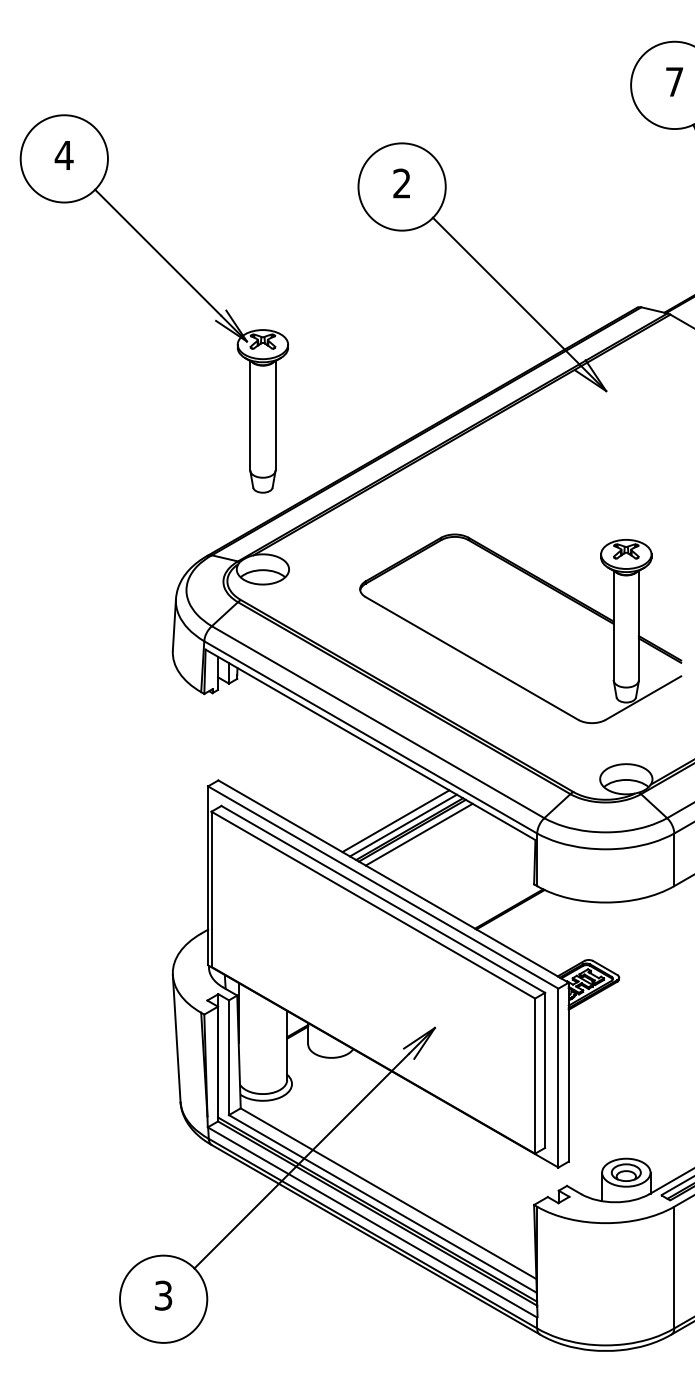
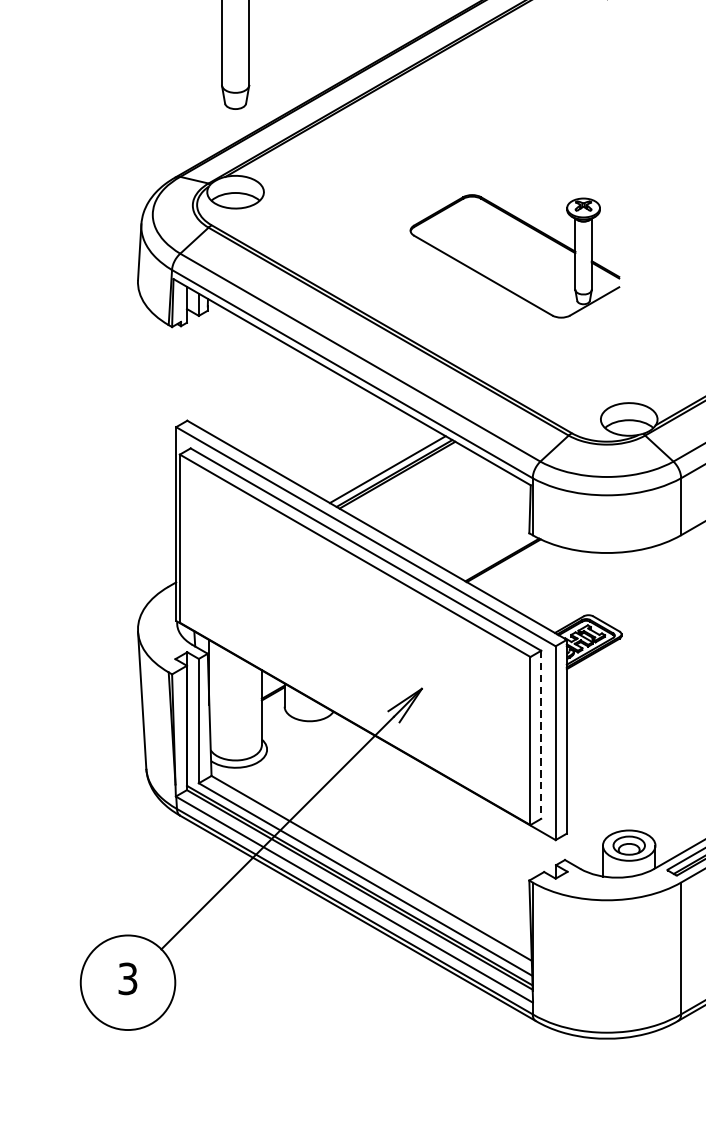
part: (520, 628) -> (514, 256), size x0.6
line: (395, 821) -> (379, 465), removed
line: (418, 834) -> (404, 479), removed
line: (545, 1070) -> (541, 734), solid -> dashed

